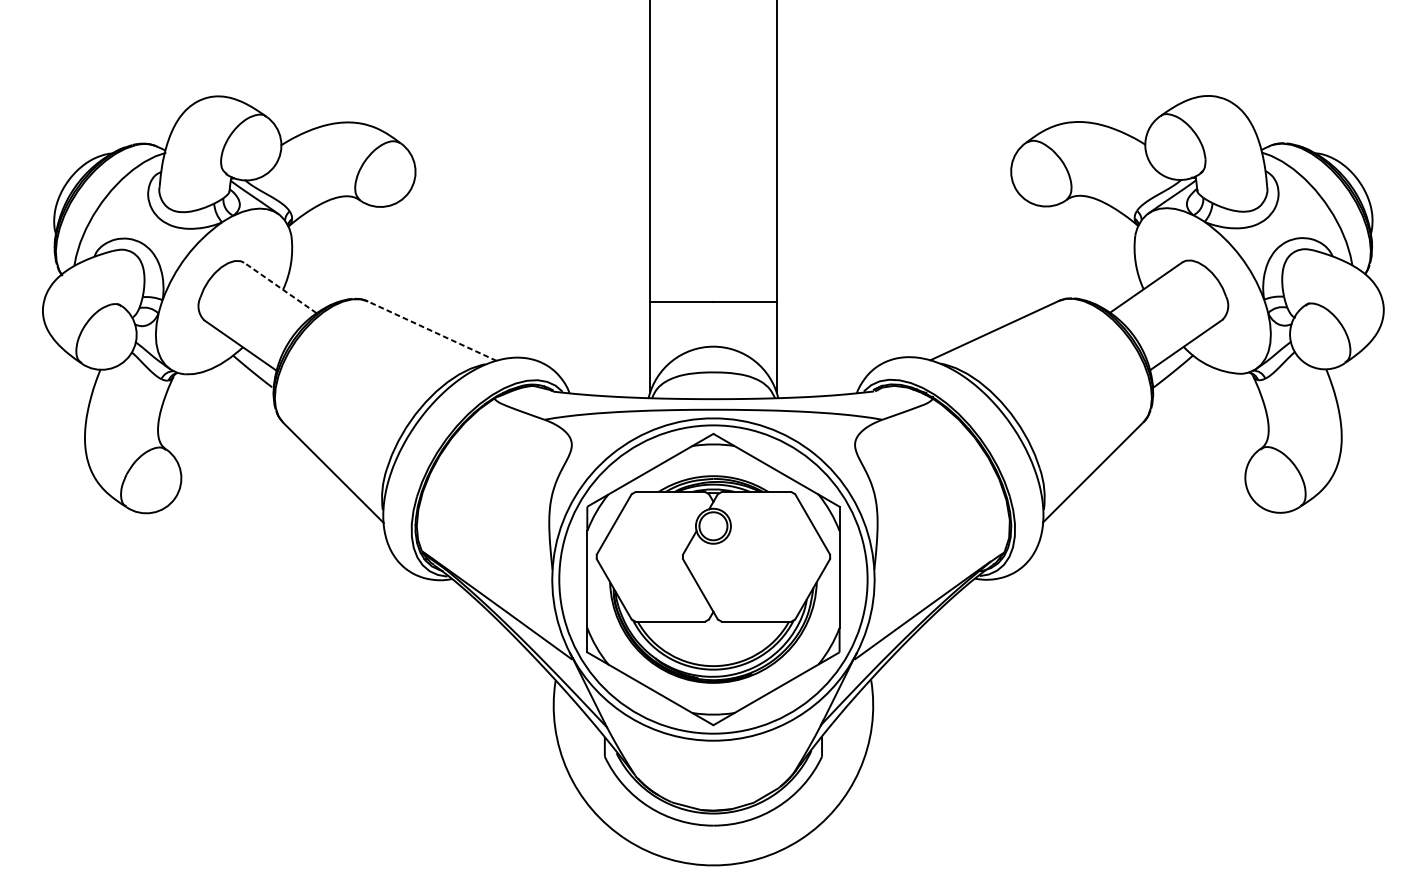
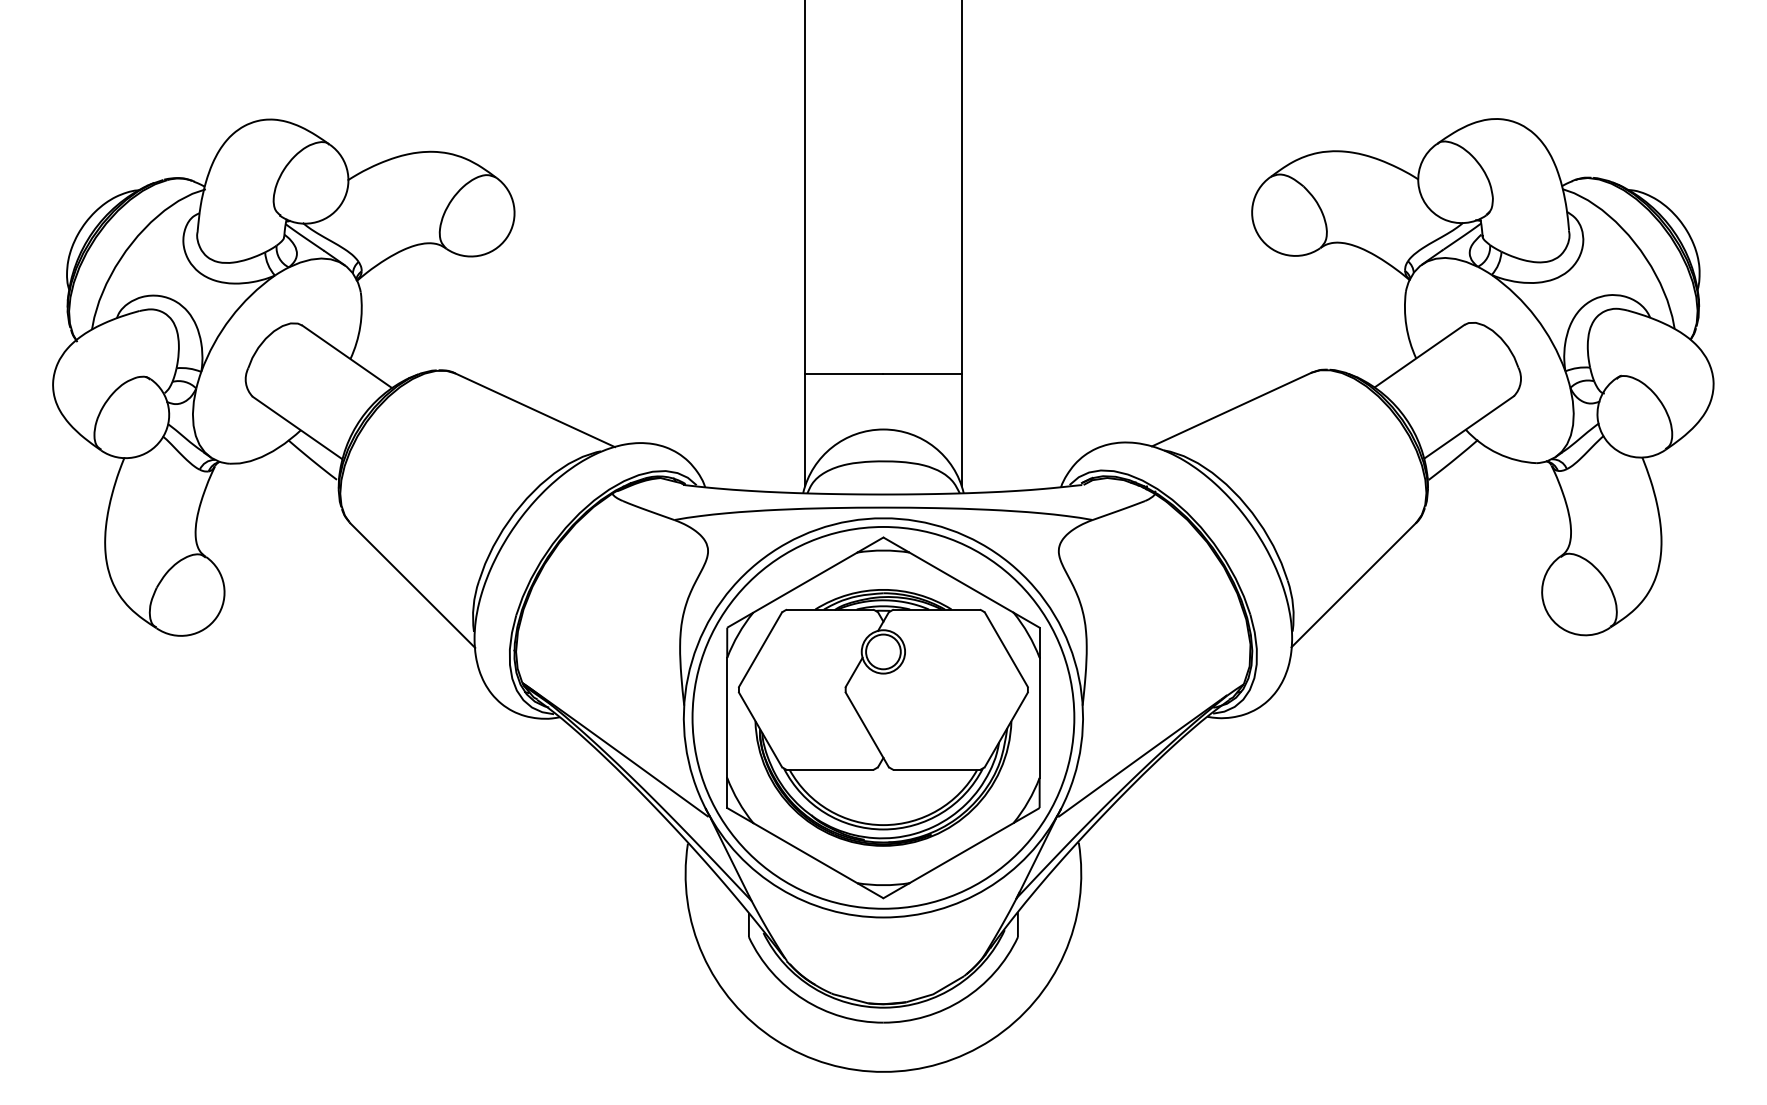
line: (280, 287) -> (347, 356), dashed -> solid
line: (431, 331) -> (534, 410), dashed -> solid

